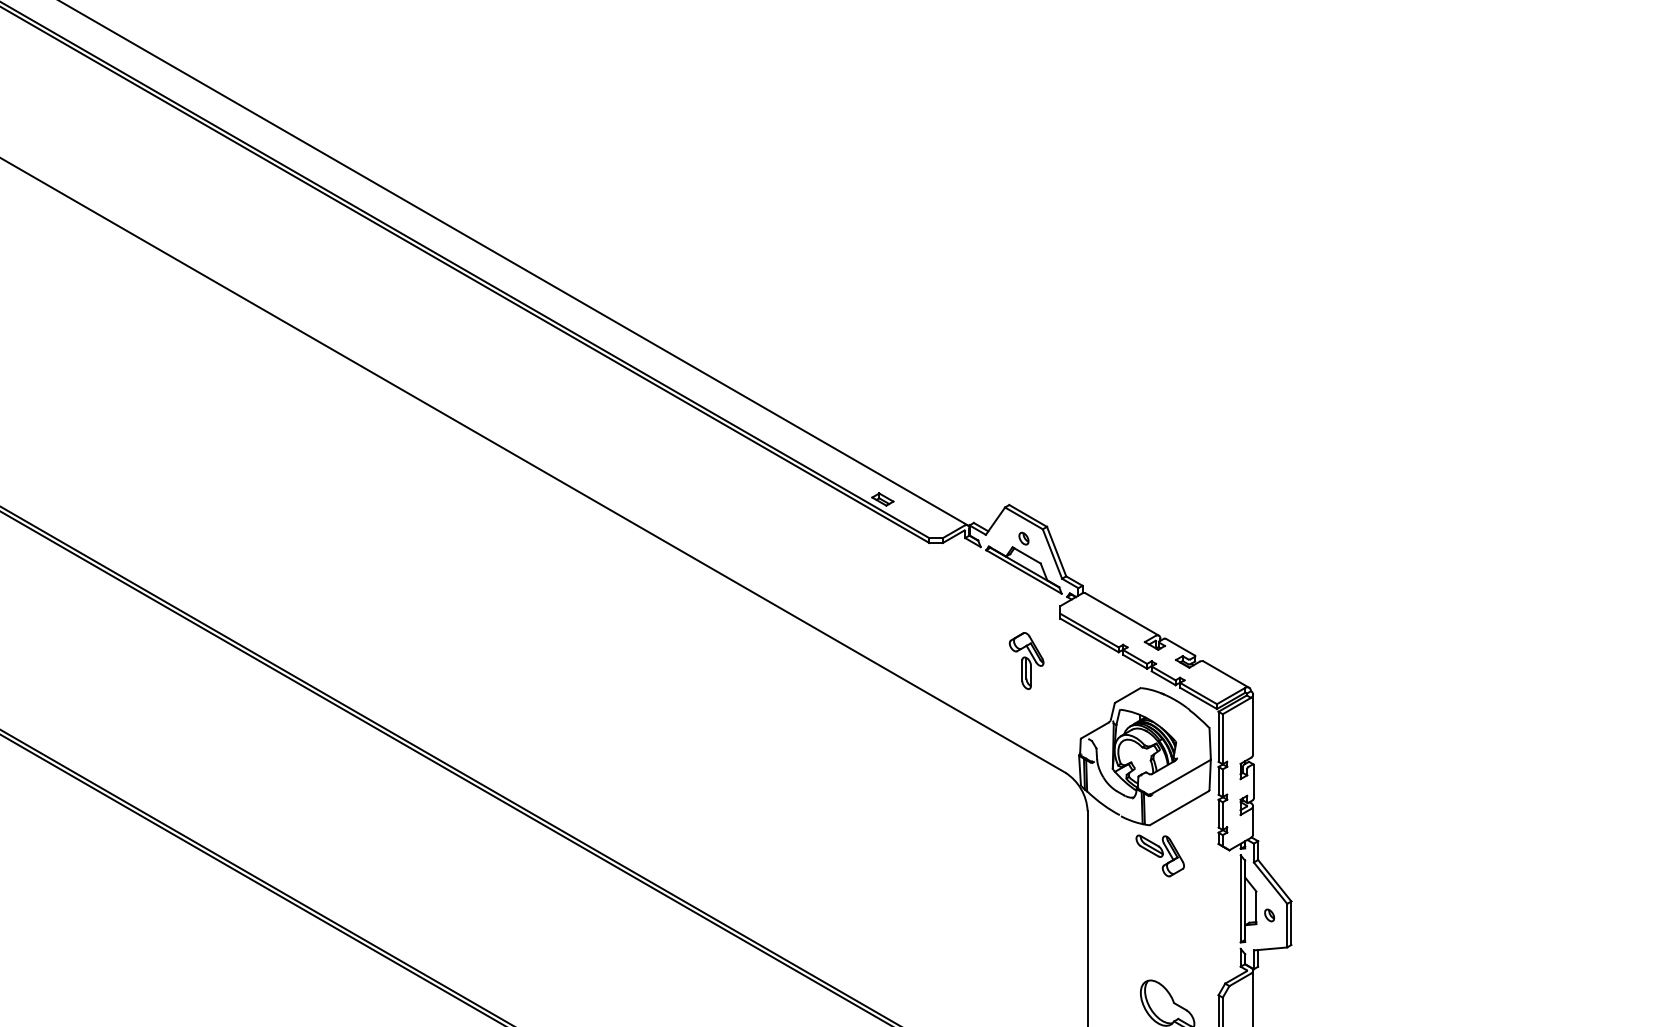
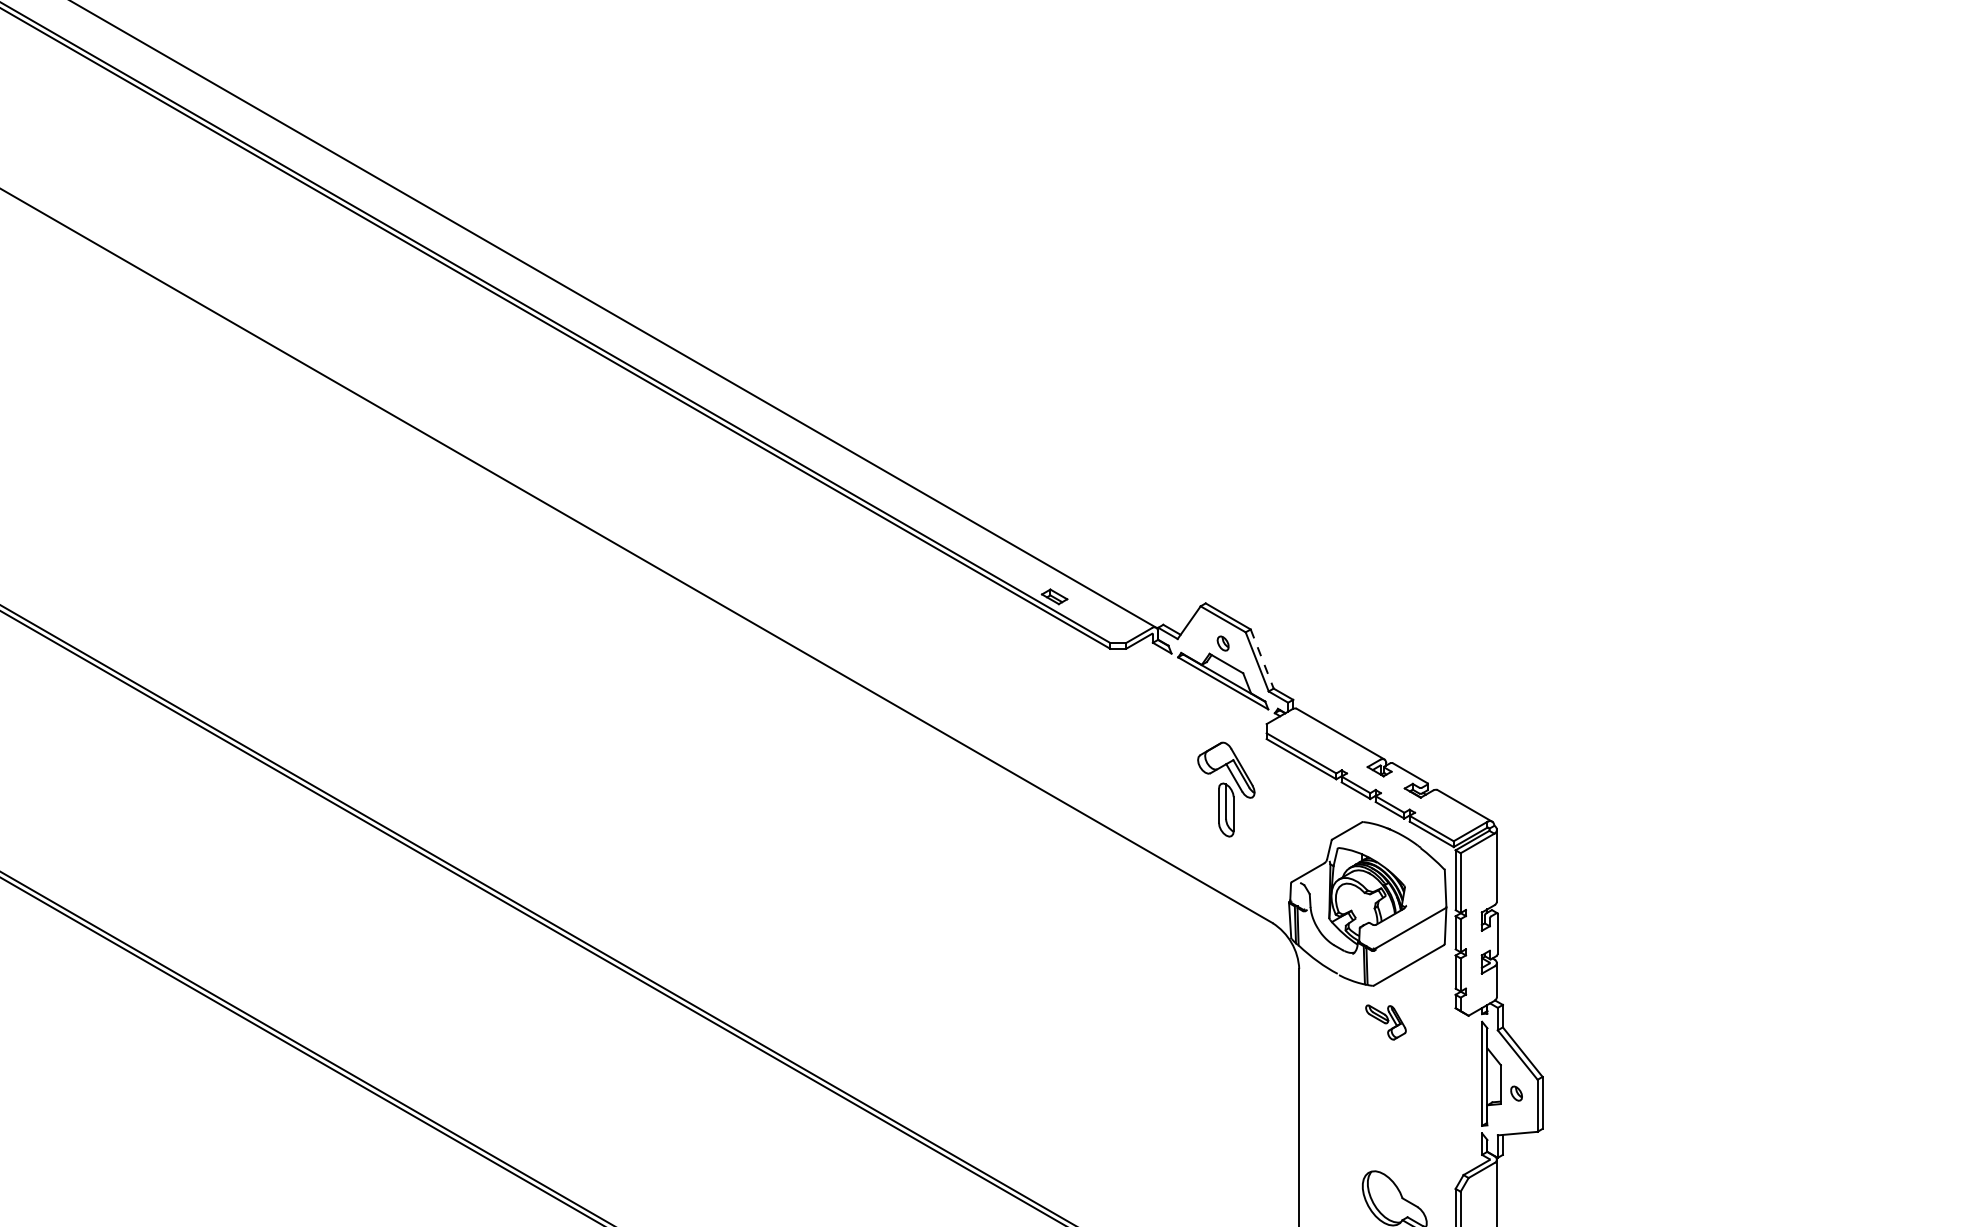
line: (1056, 552) -> (1262, 659), solid -> dashed
part: (1026, 660) -> (1226, 789), size x1.4
part: (1159, 855) -> (1385, 1022), size x0.7

